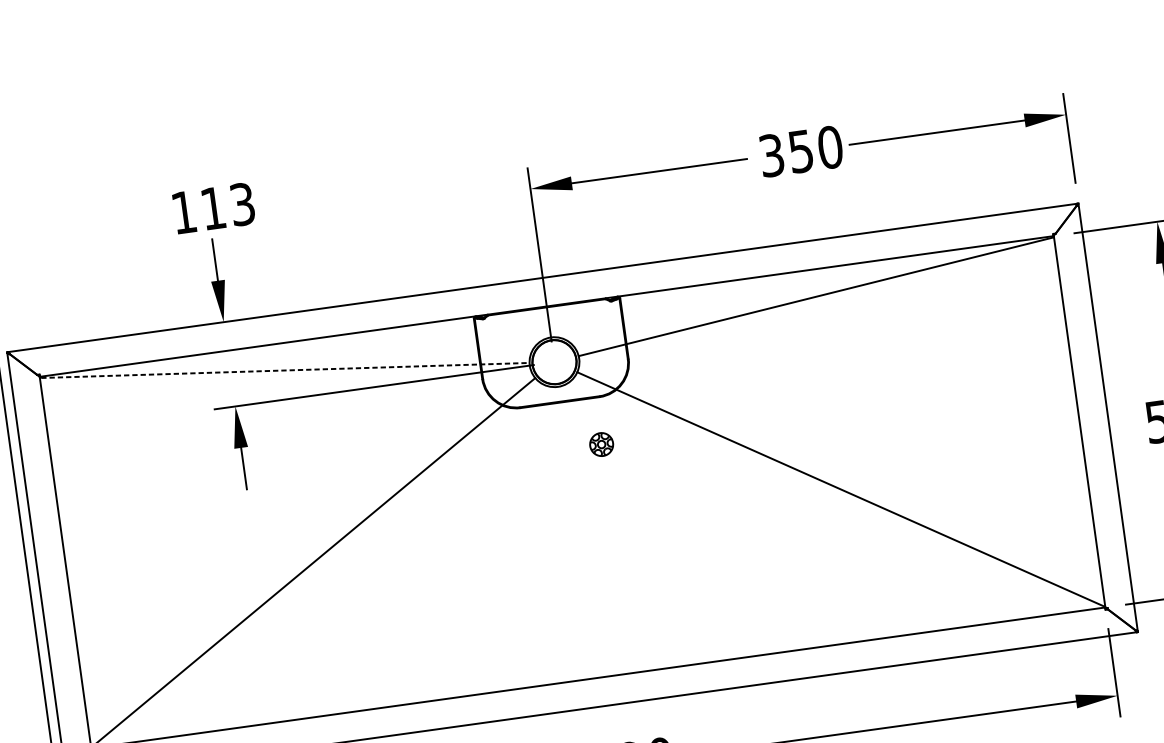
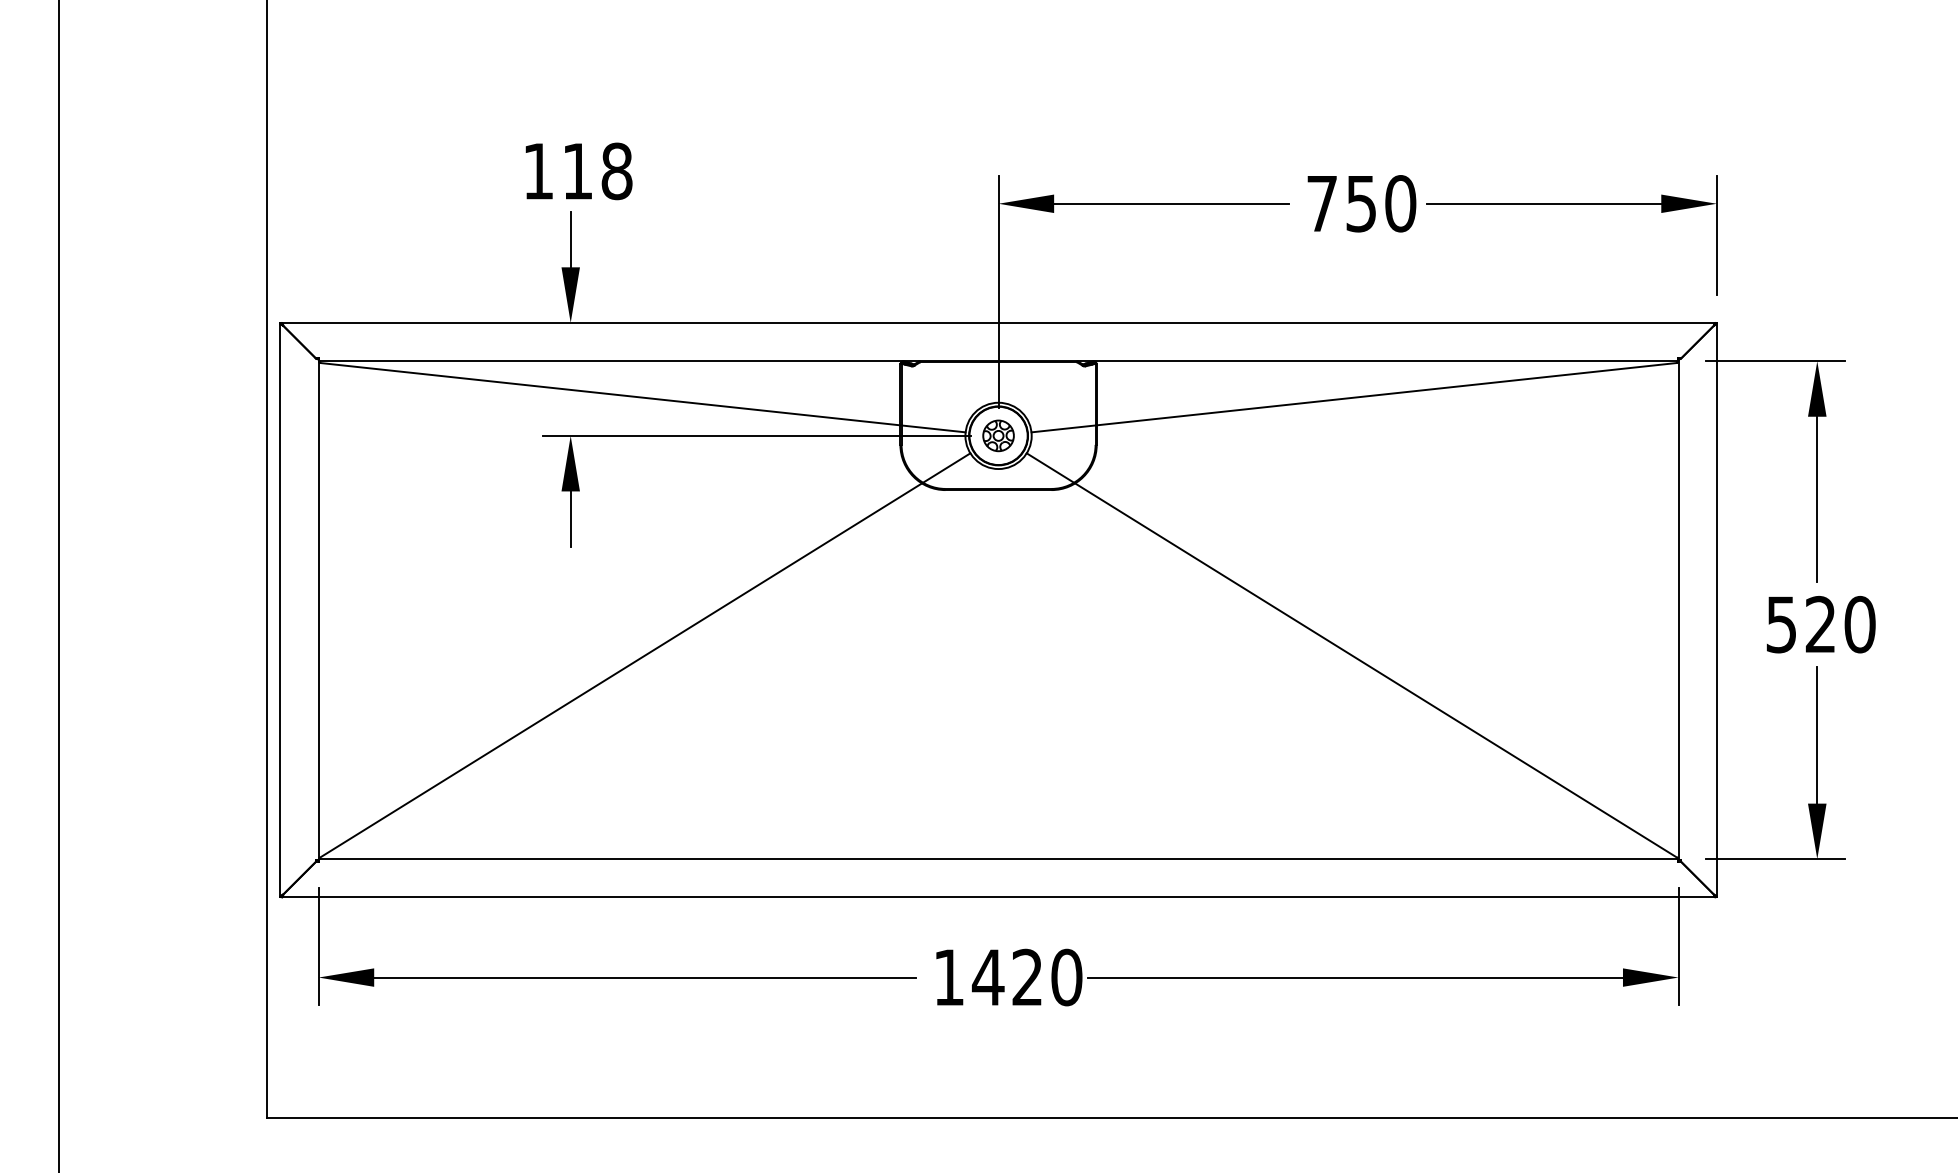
text: (771, 155) -> (1321, 203), 350 -> 750
text: (242, 204) -> (616, 171), 113 -> 118
line: (285, 370) -> (643, 397), dashed -> solid
part: (601, 444) -> (998, 435), moved

